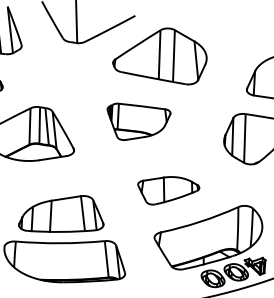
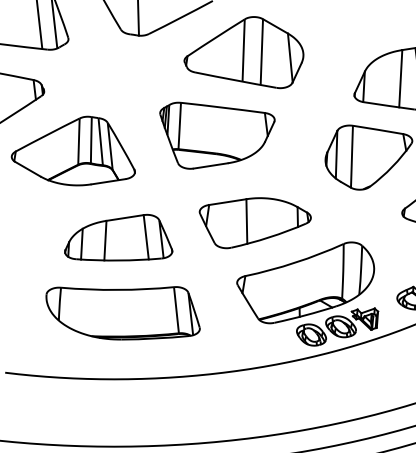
part: (139, 121) -> (217, 135), size x1.43
part: (168, 190) -> (254, 223), size x1.43
part: (61, 213) -> (118, 237), moved

